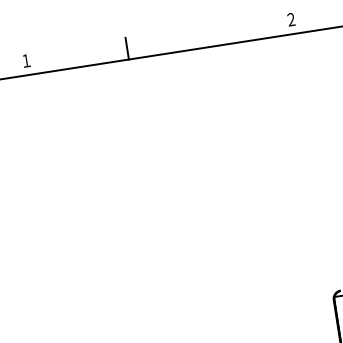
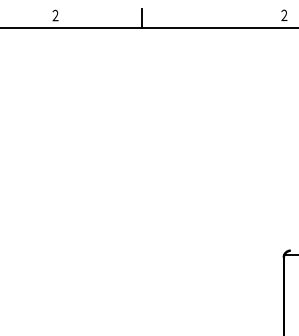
text: (26, 59) -> (55, 14), １ -> ２

